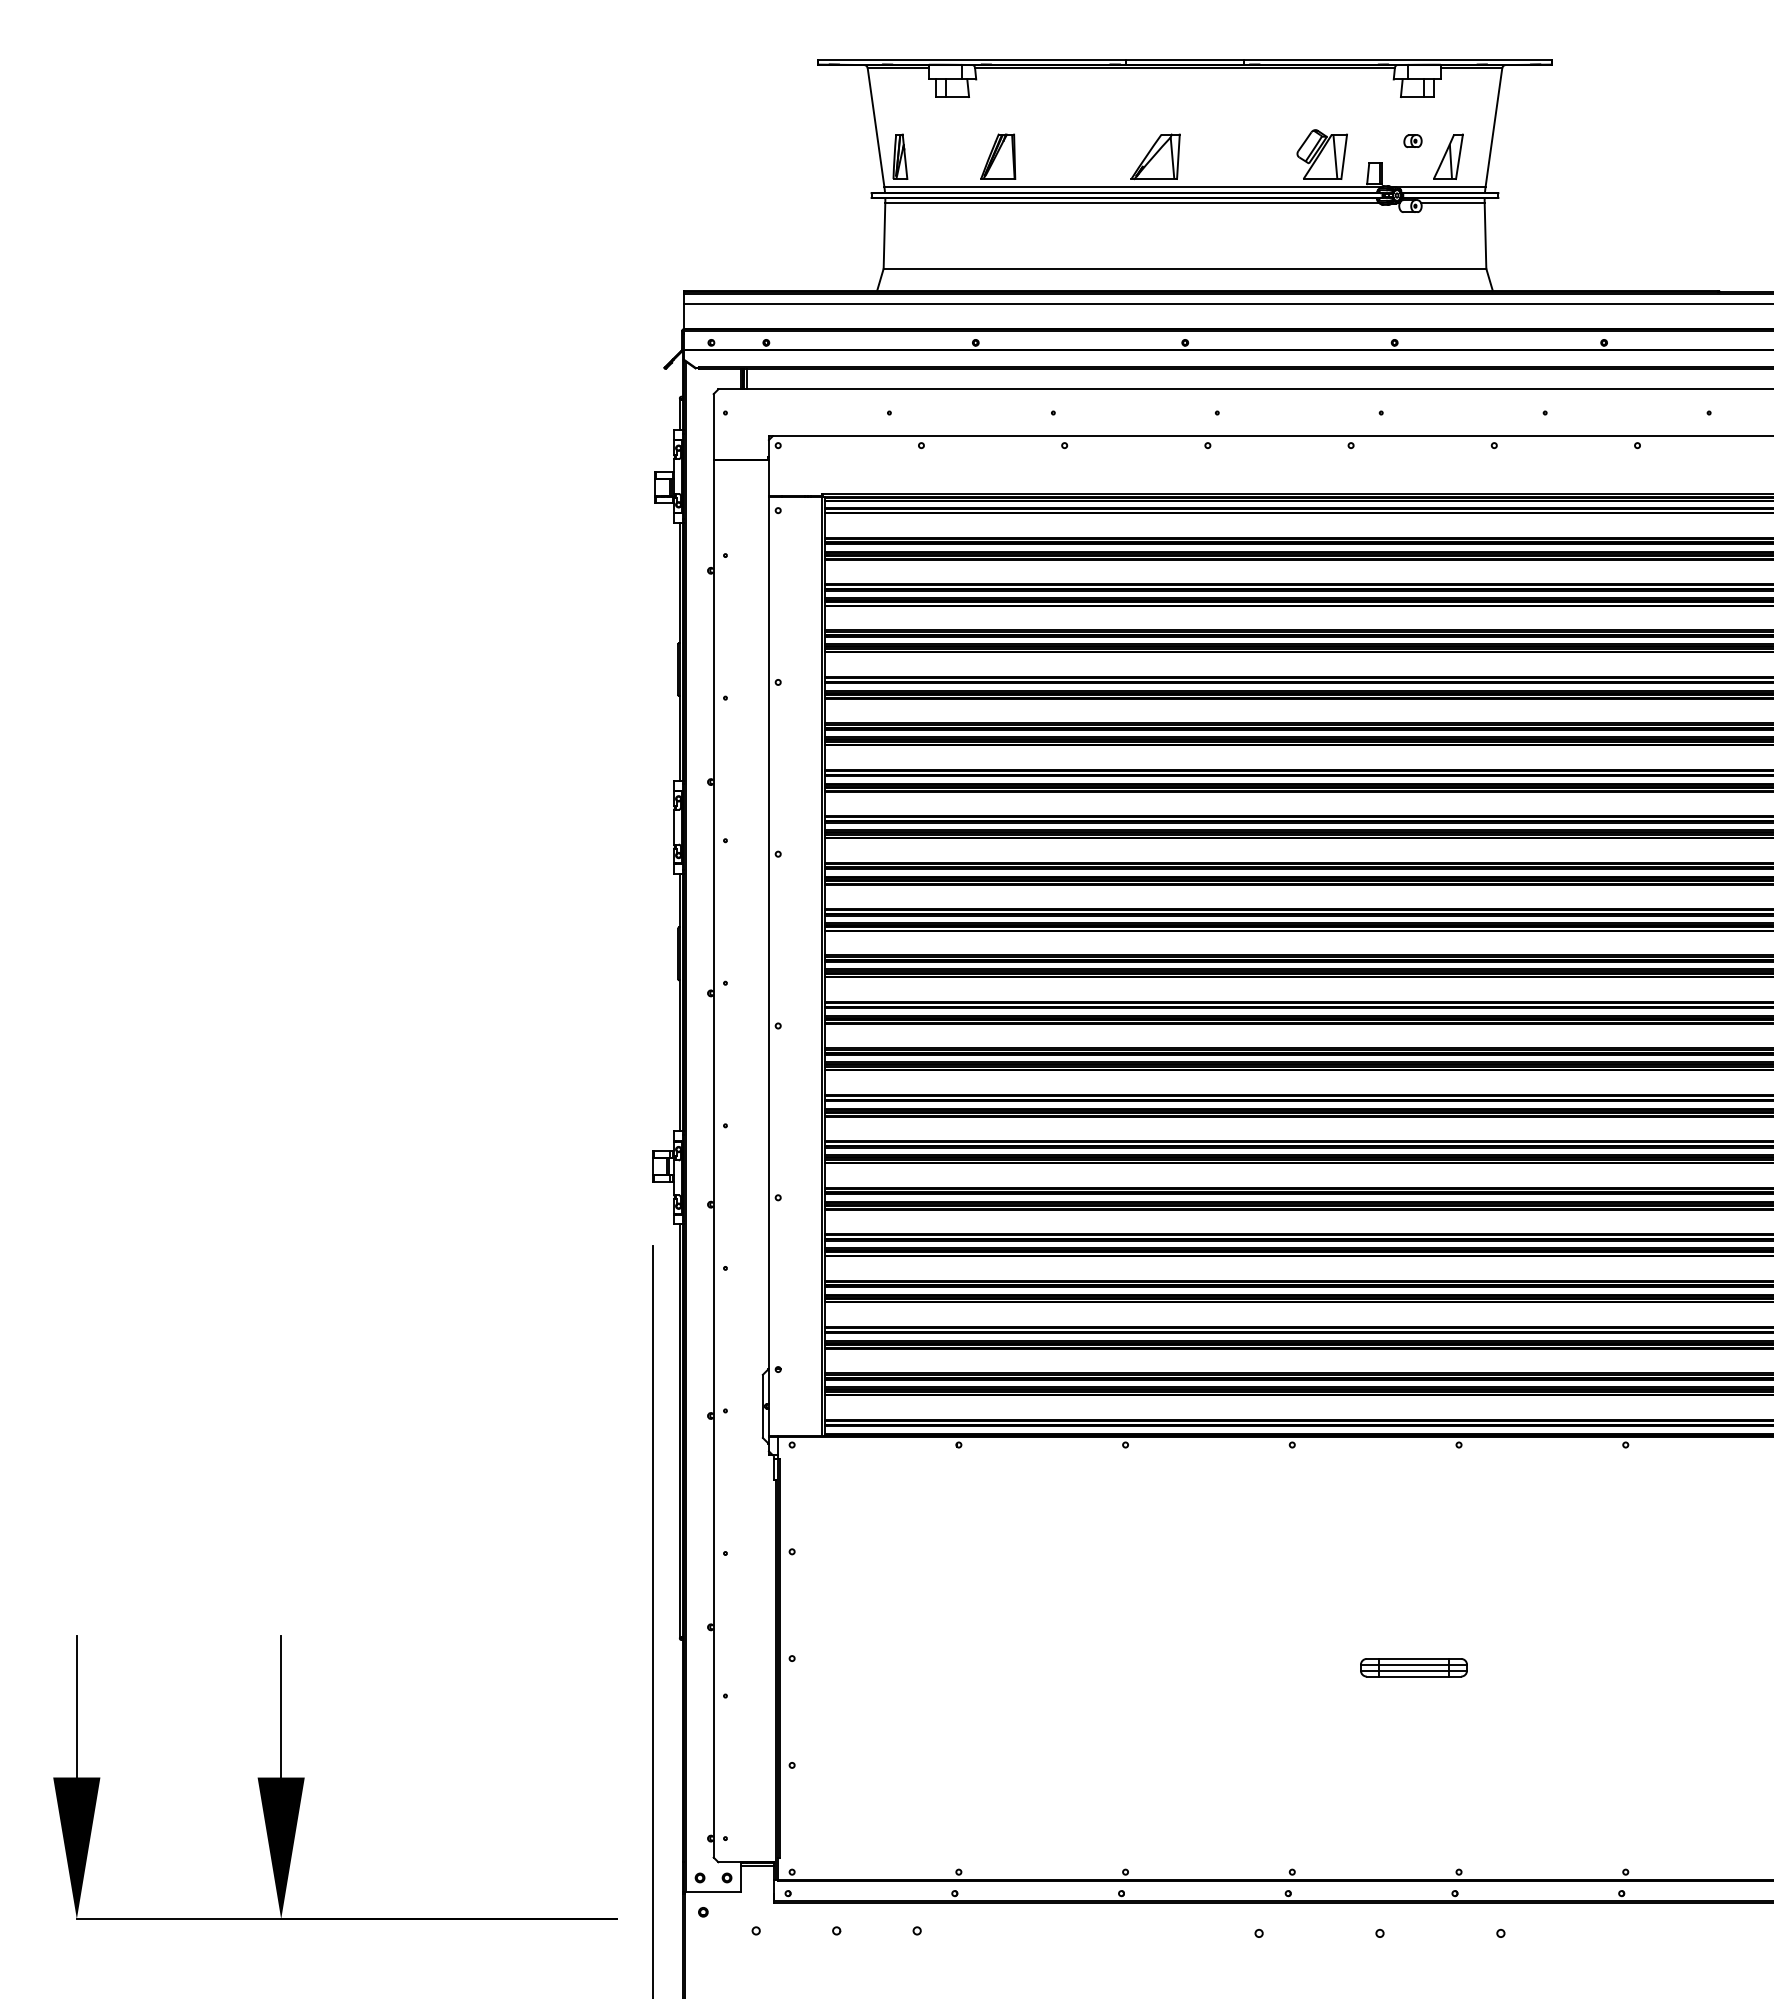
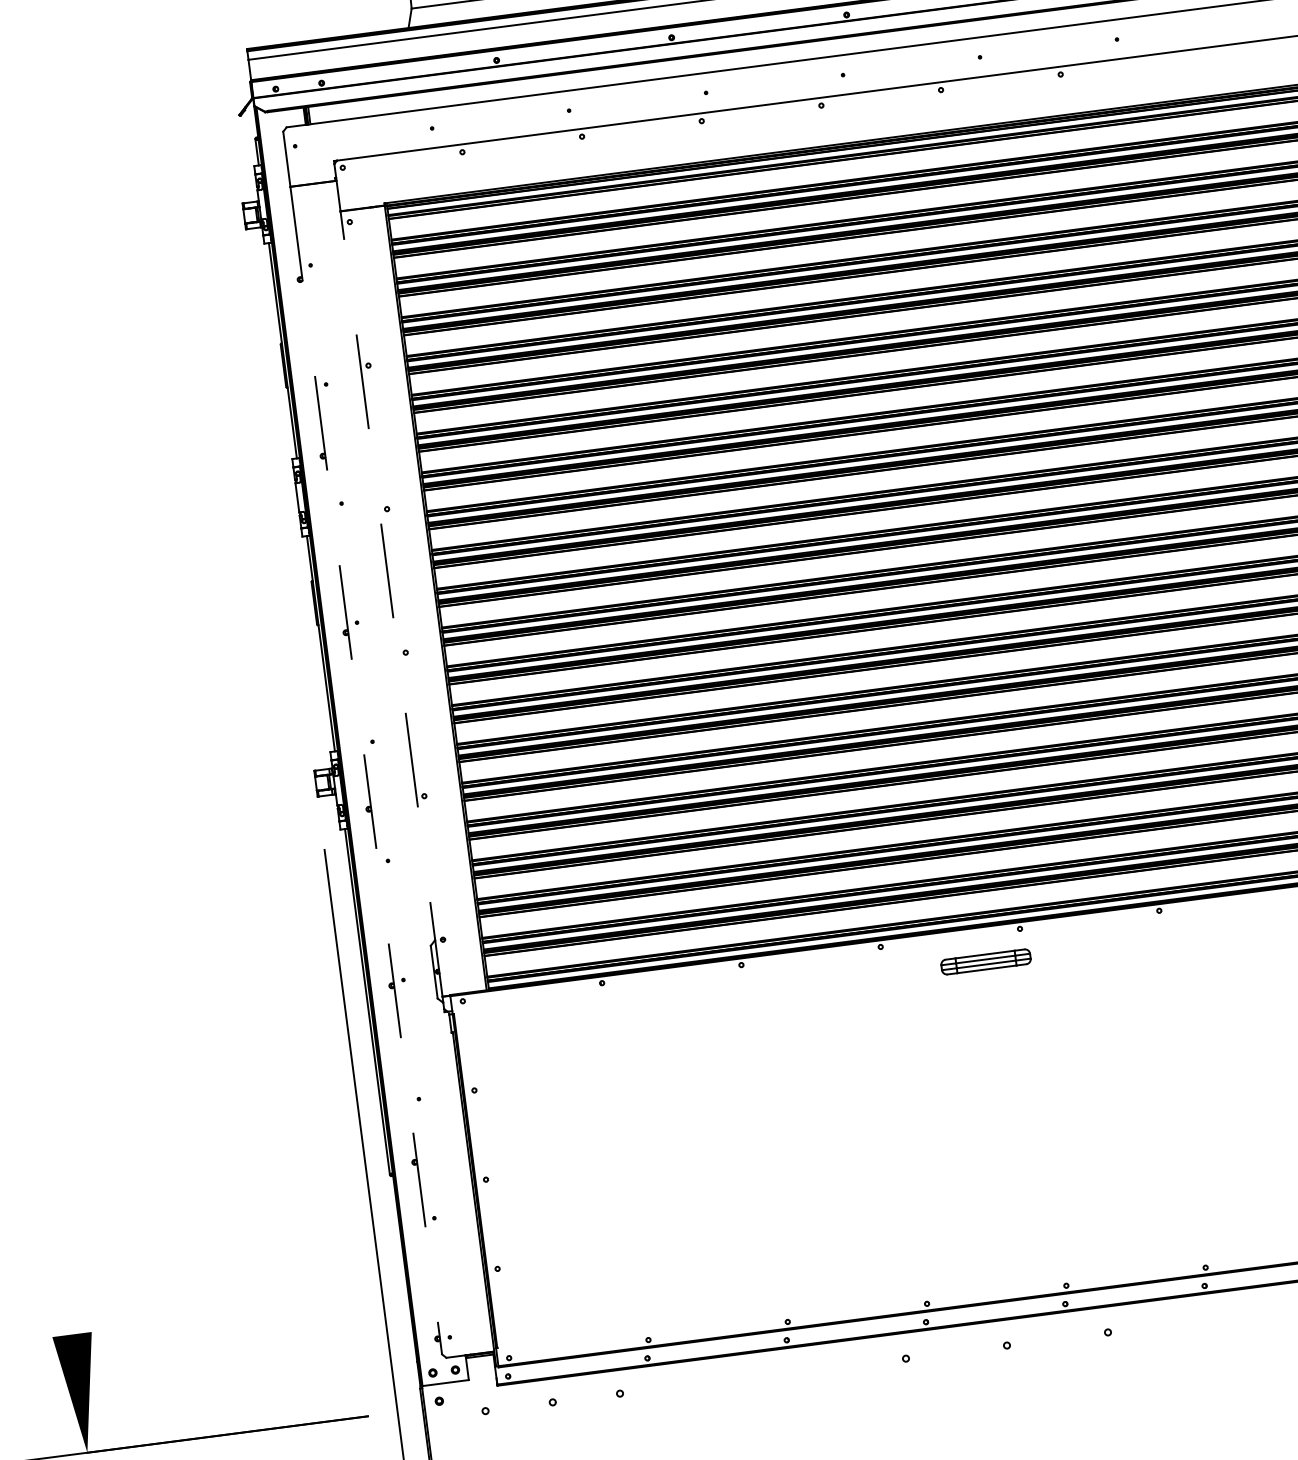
line: (768, 966) -> (391, 604), solid -> dashed
line: (713, 1158) -> (366, 770), solid -> dashed
part: (1413, 1667) -> (985, 961), moved
line: (281, 1706) -> (64, 1275), removed

